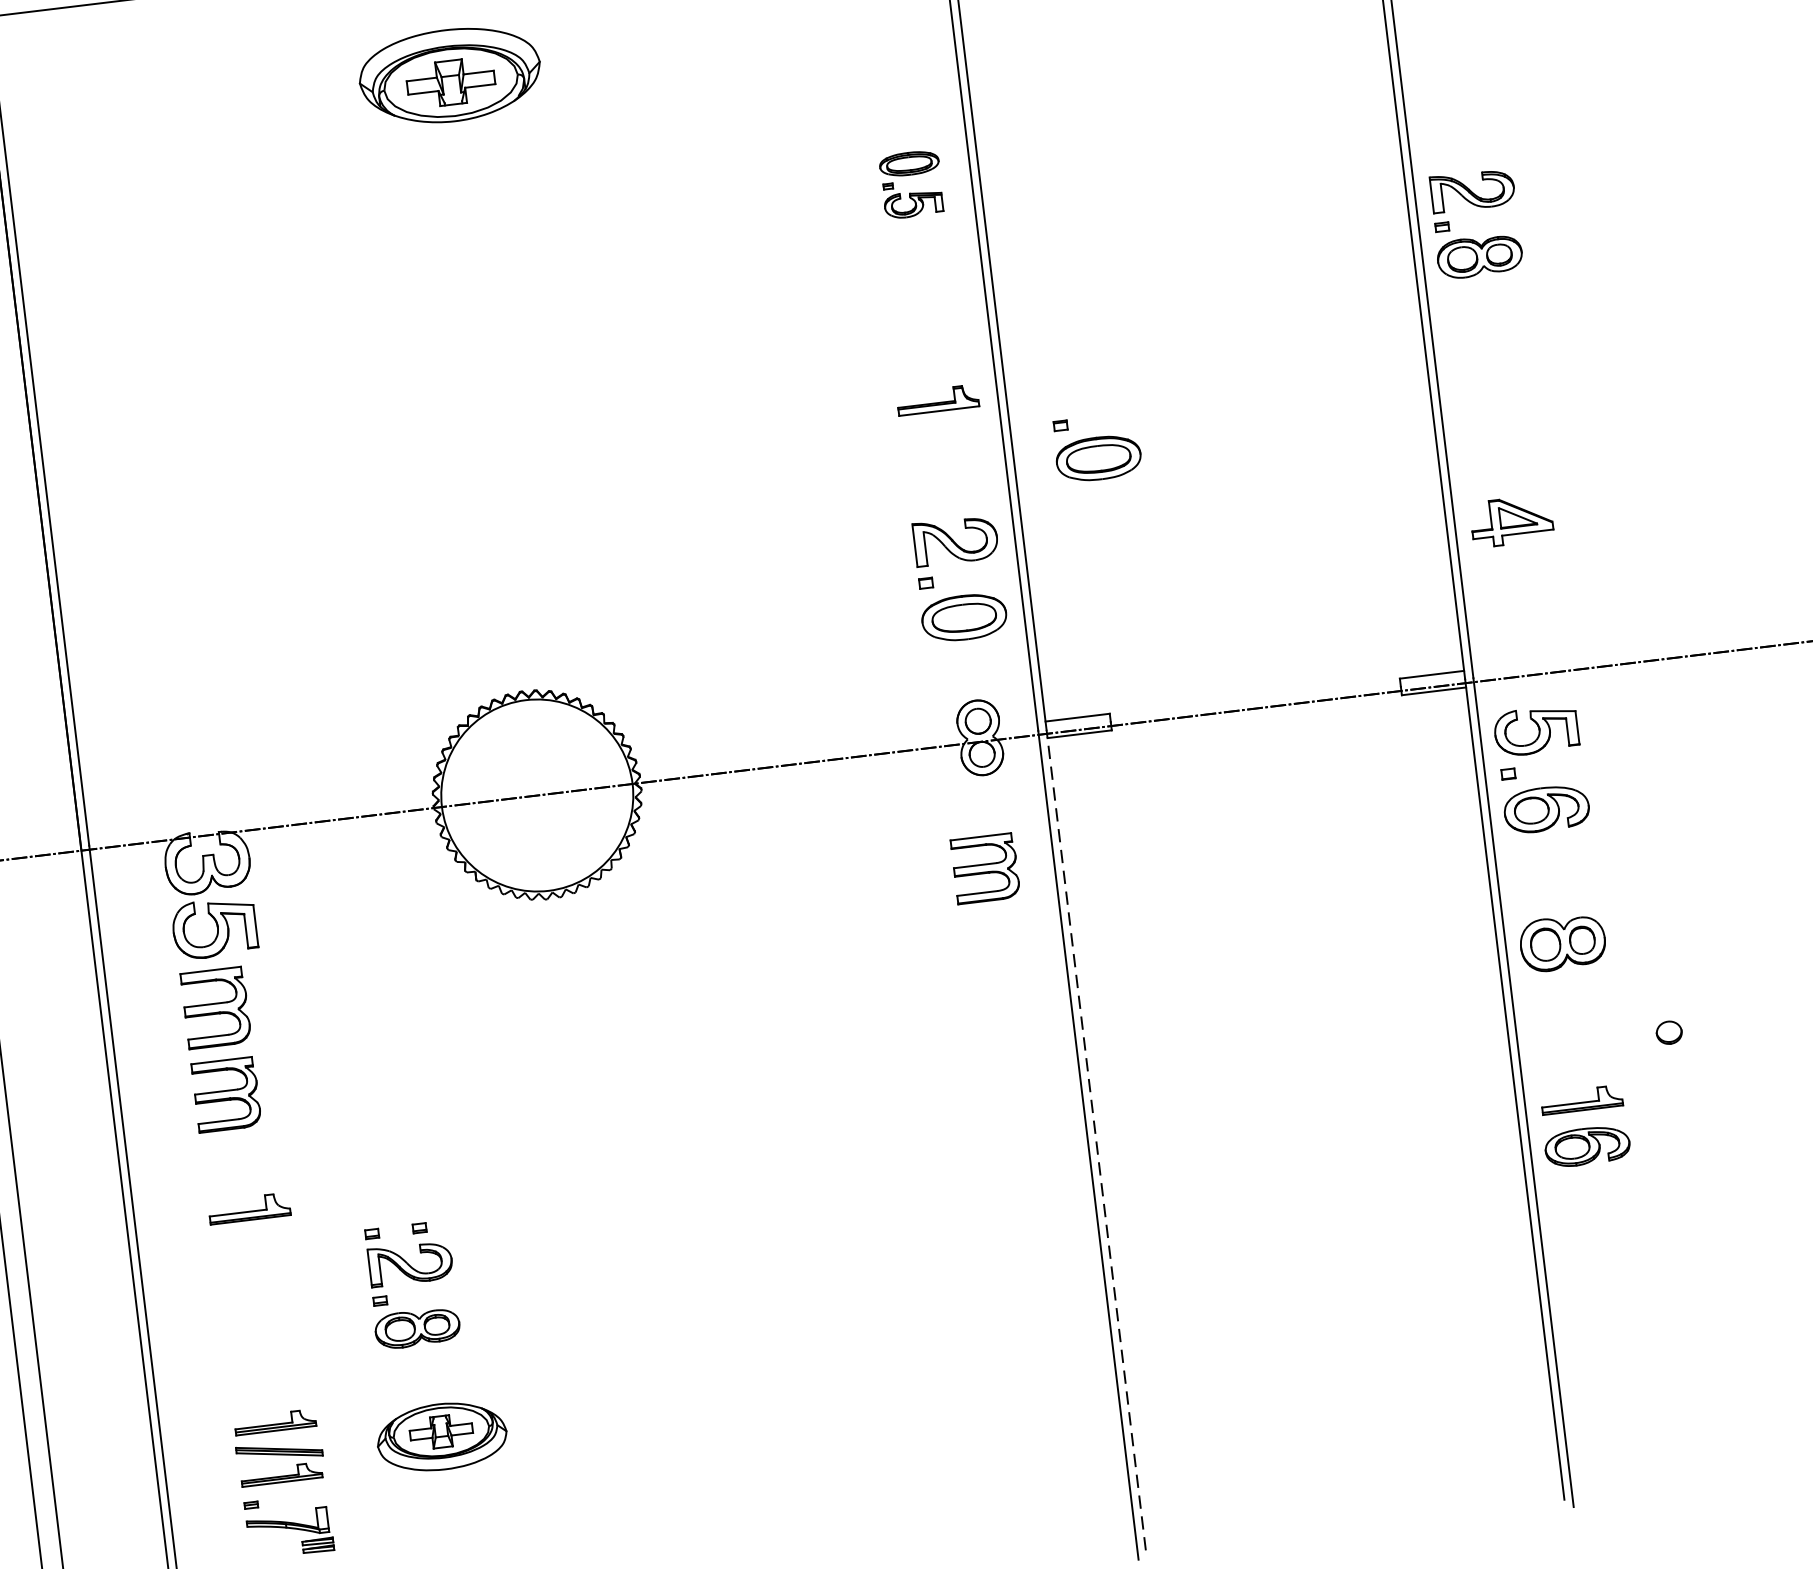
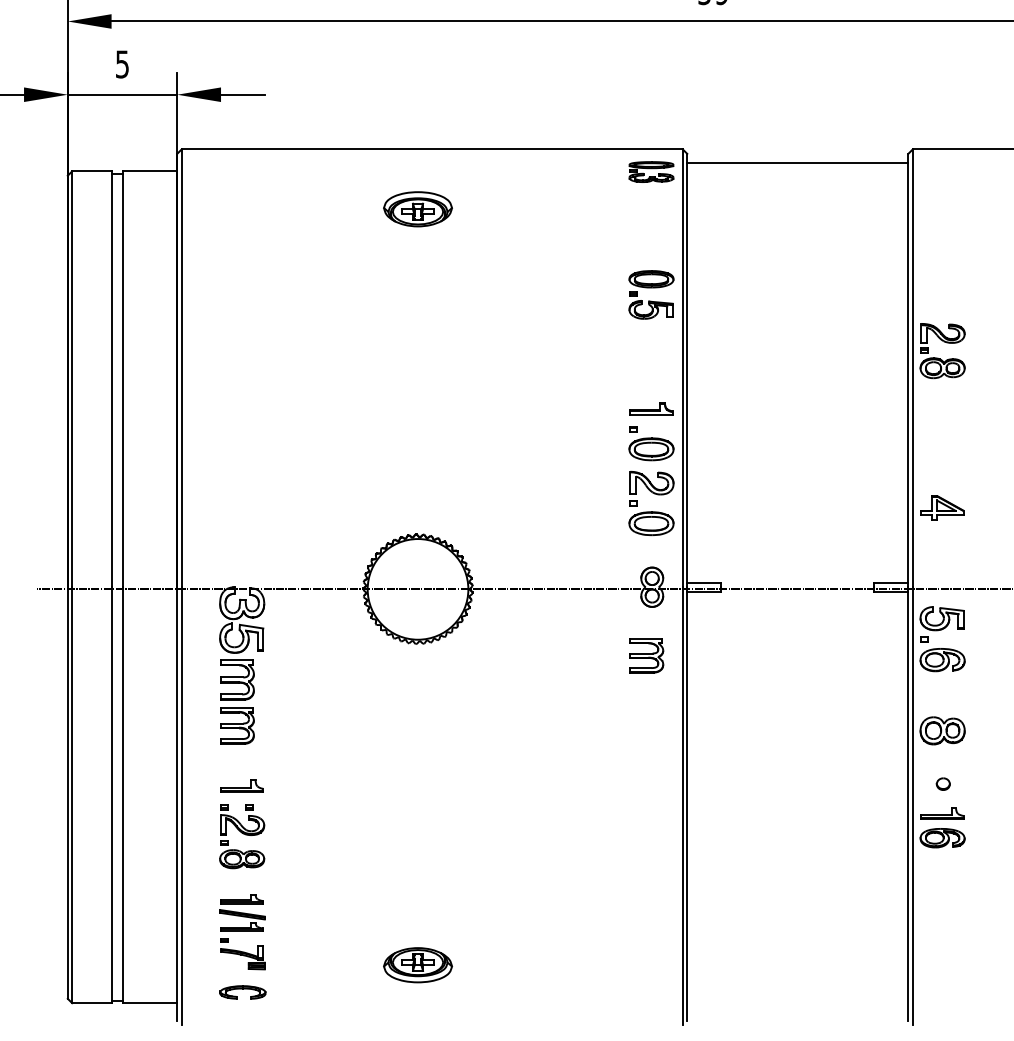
part: (449, 76) -> (417, 209), size x0.71
part: (911, 183) -> (651, 294), size x1.43
part: (1097, 447) -> (651, 443), moved
part: (1667, 1031) -> (942, 783), moved
line: (1096, 1139) -> (687, 803), dashed -> solid
part: (413, 1285) -> (242, 836), moved
part: (441, 1437) -> (417, 965), moved

